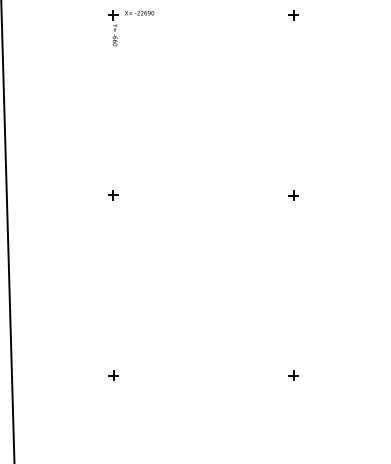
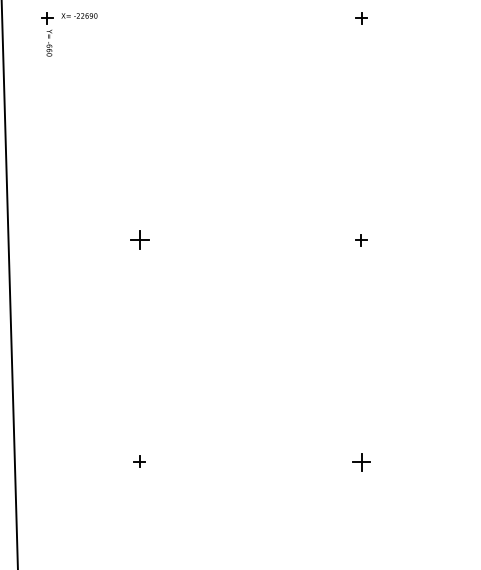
part: (127, 15) -> (64, 18), moved
part: (113, 195) -> (139, 240), size x1.6
part: (293, 375) -> (360, 461), size x1.6

